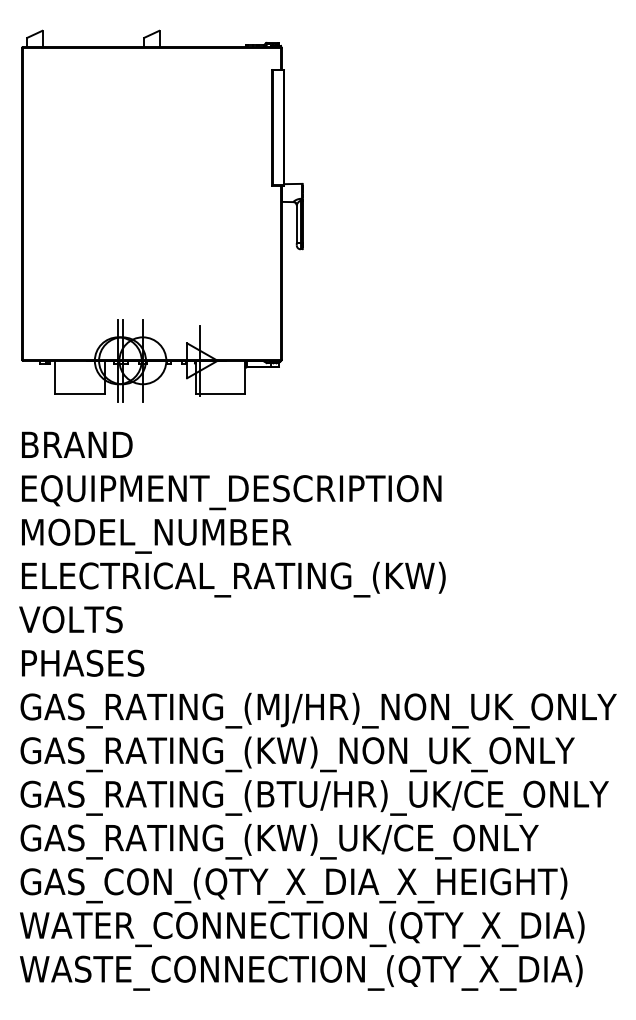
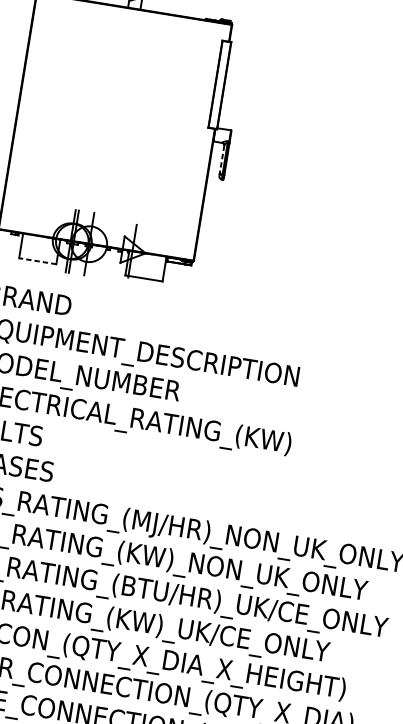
line: (296, 224) -> (221, 160), solid -> dashed
line: (79, 393) -> (37, 261), solid -> dashed

